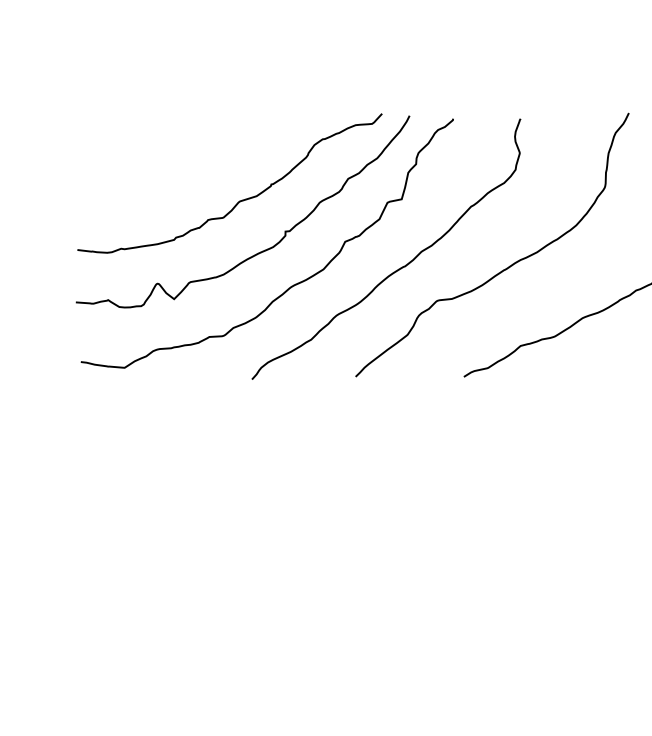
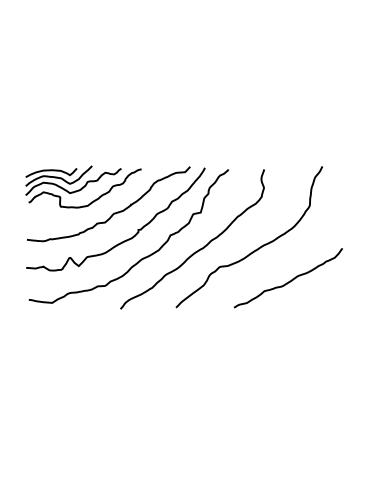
part: (182, 150) -> (83, 186), added

